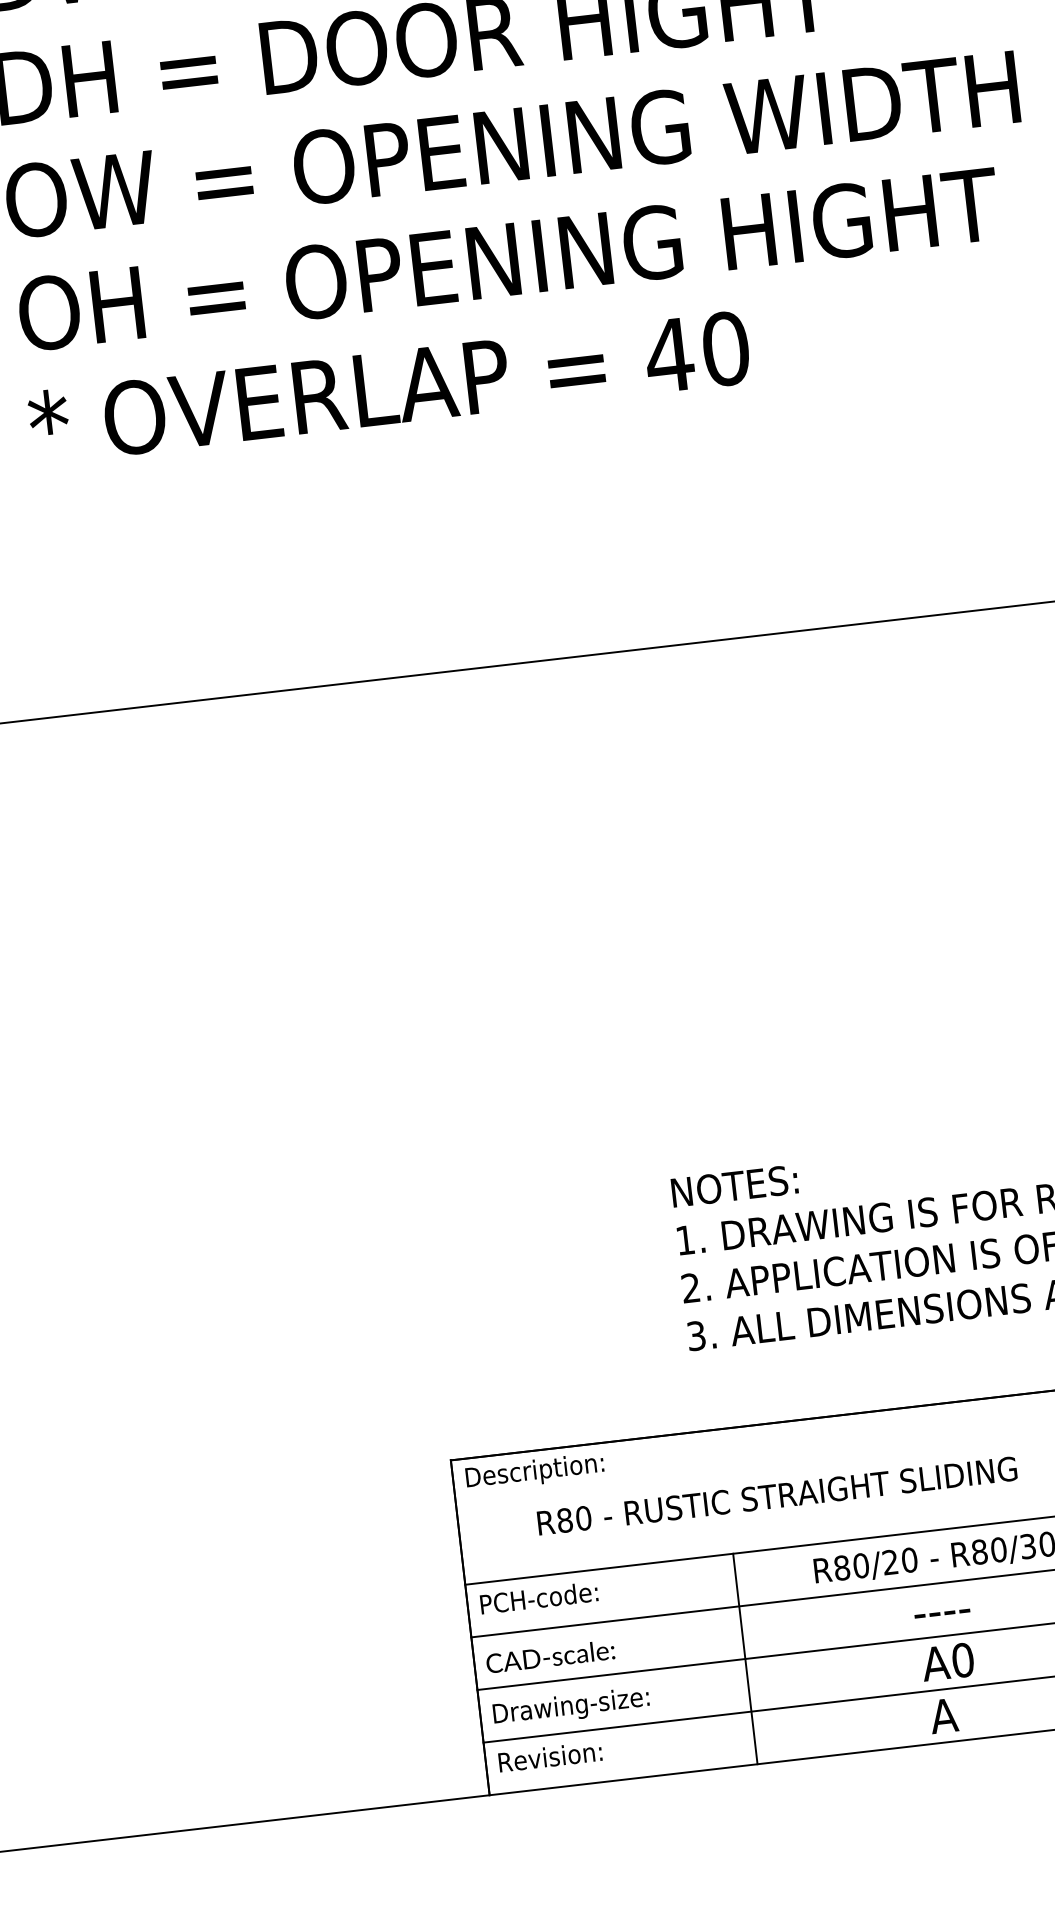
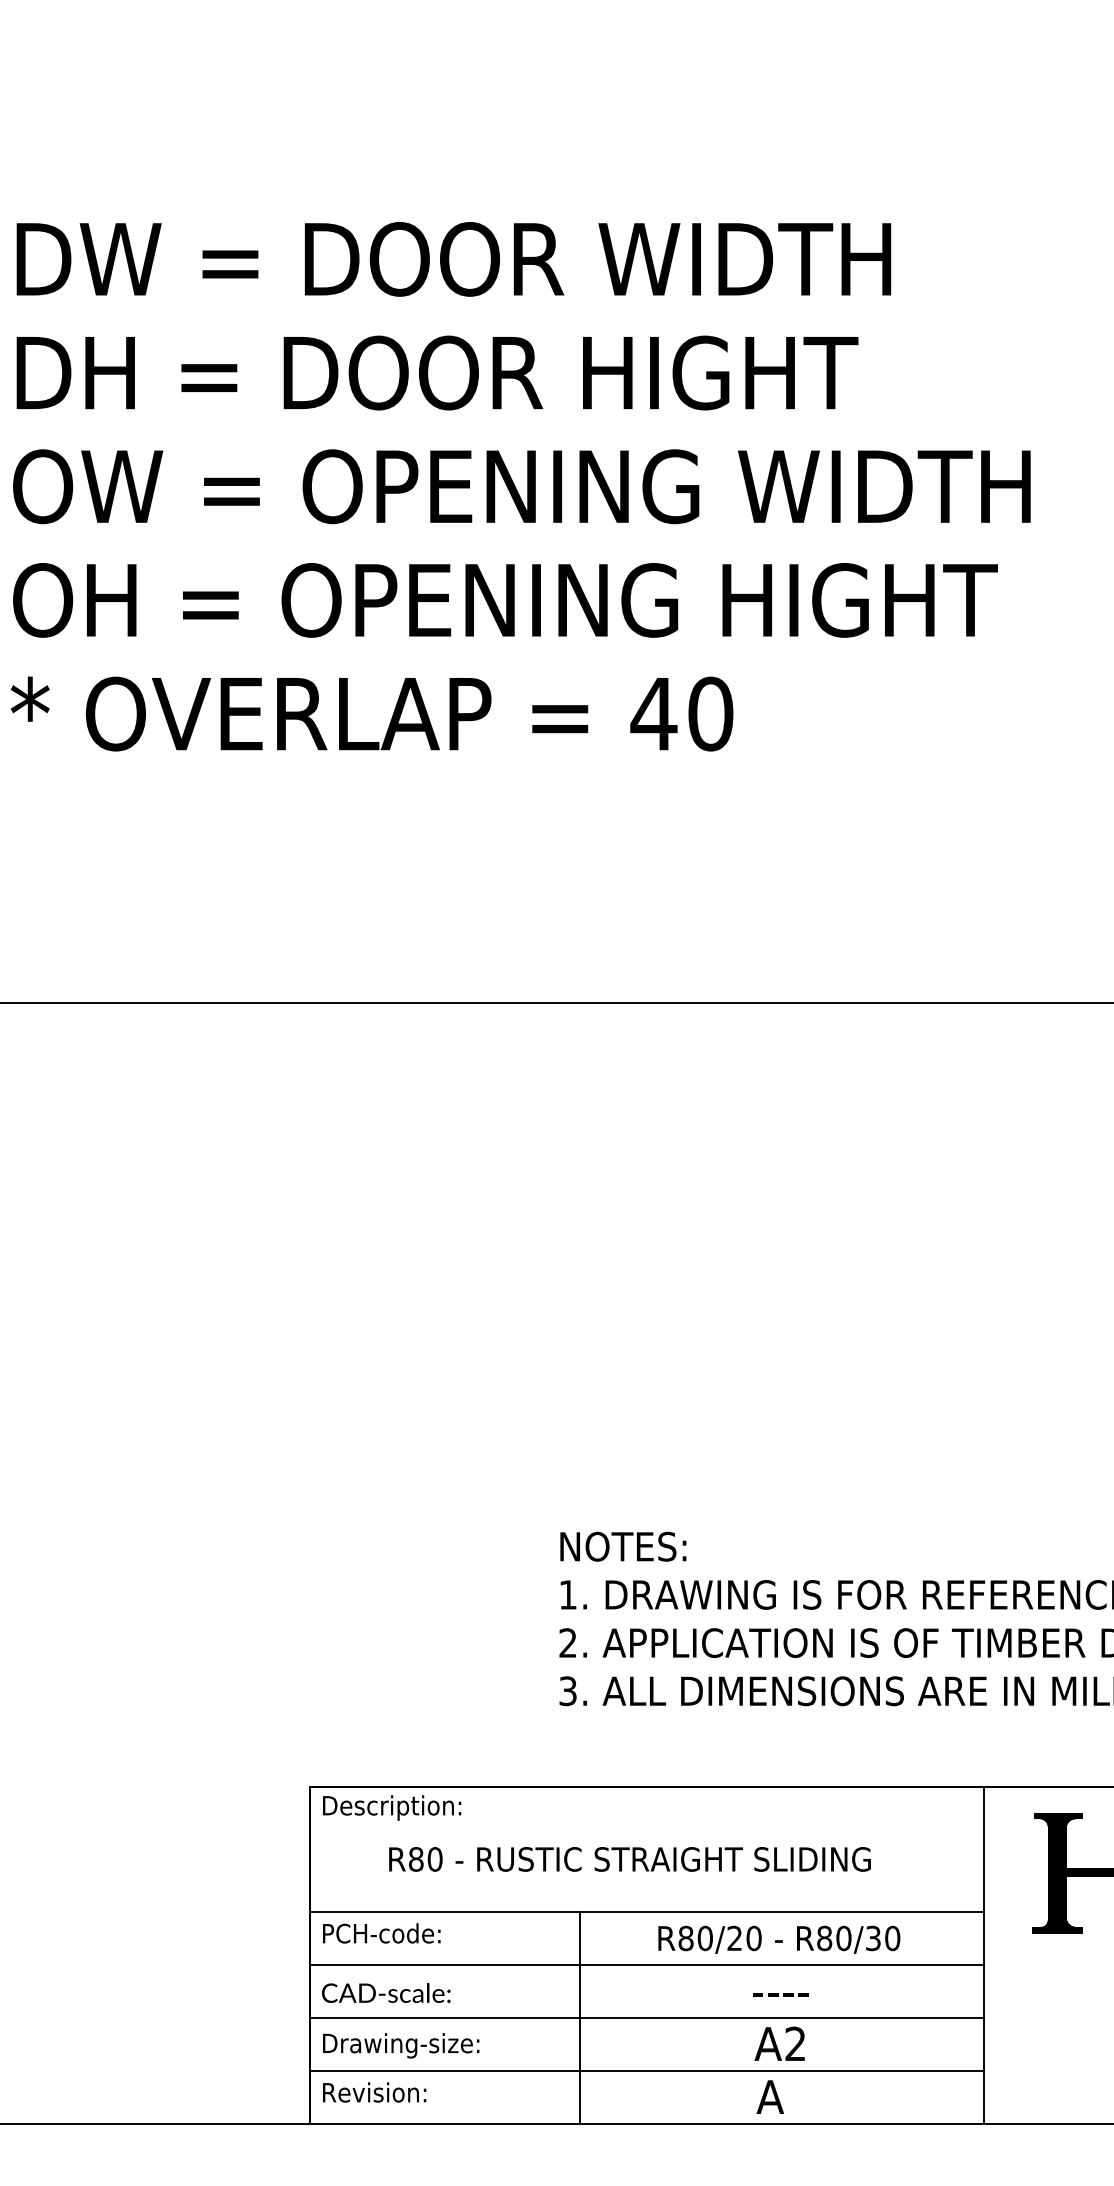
text: (962, 1659) -> (795, 2043), A0 -> A2

